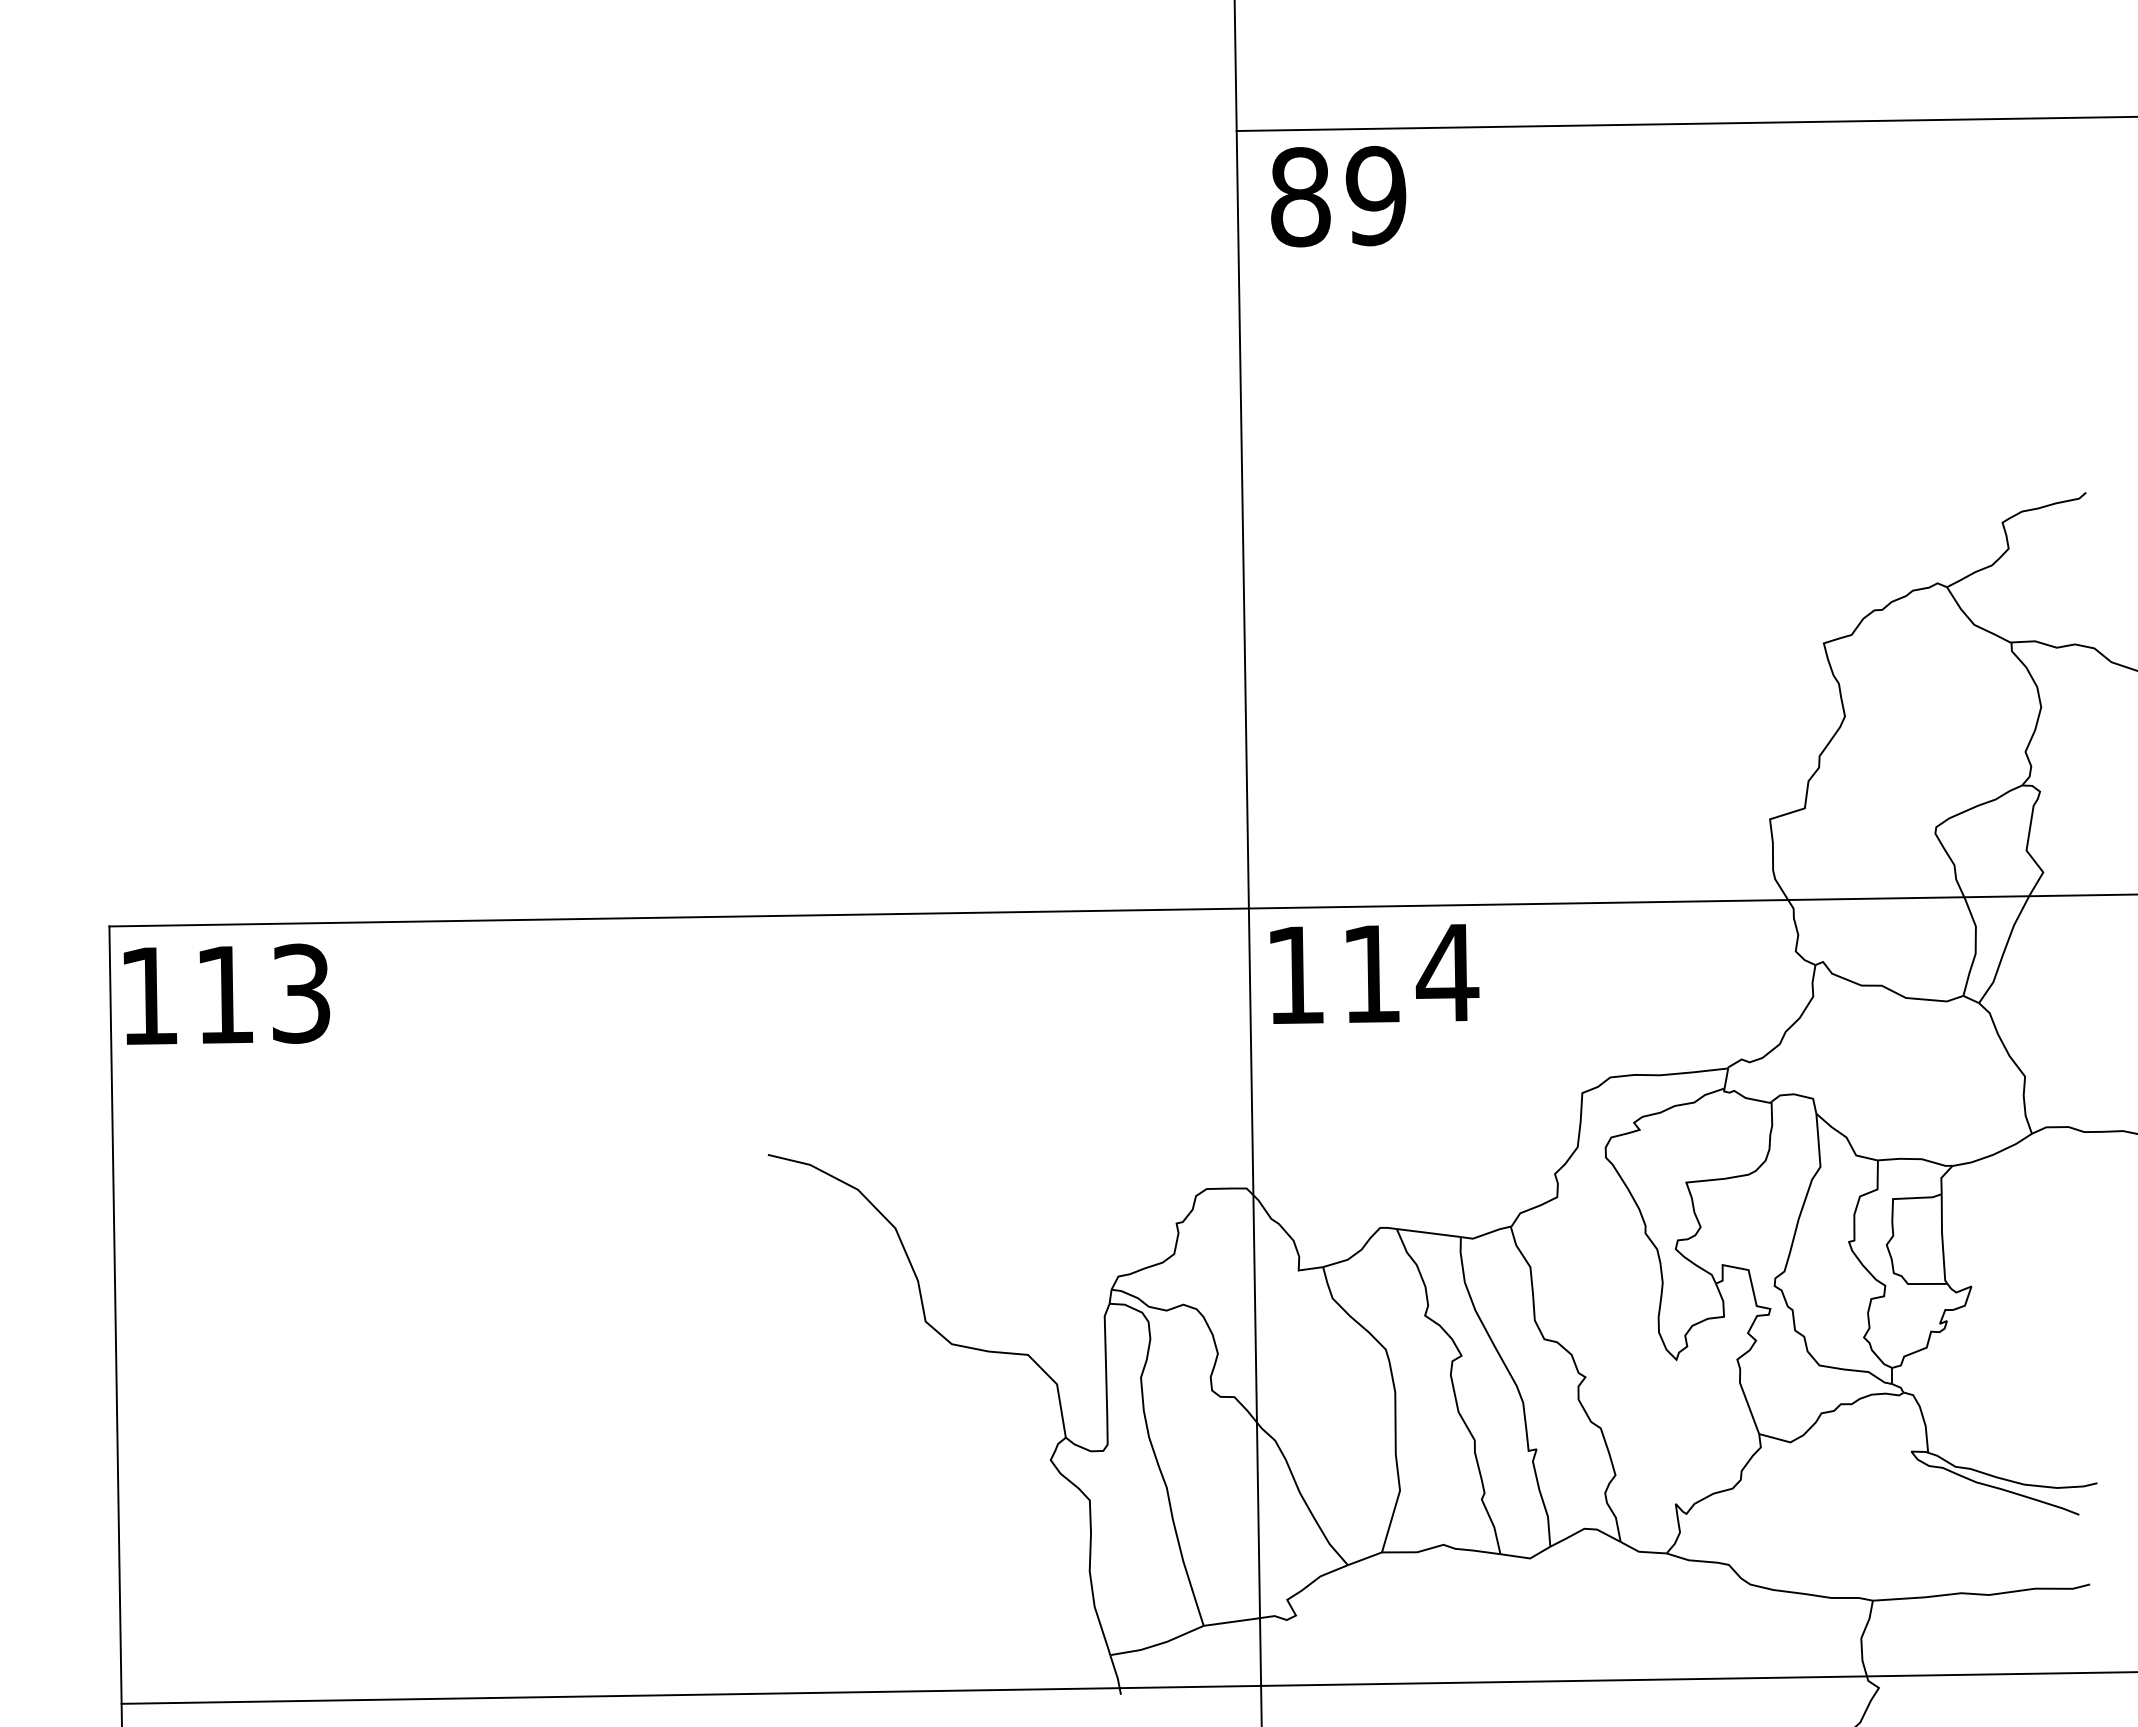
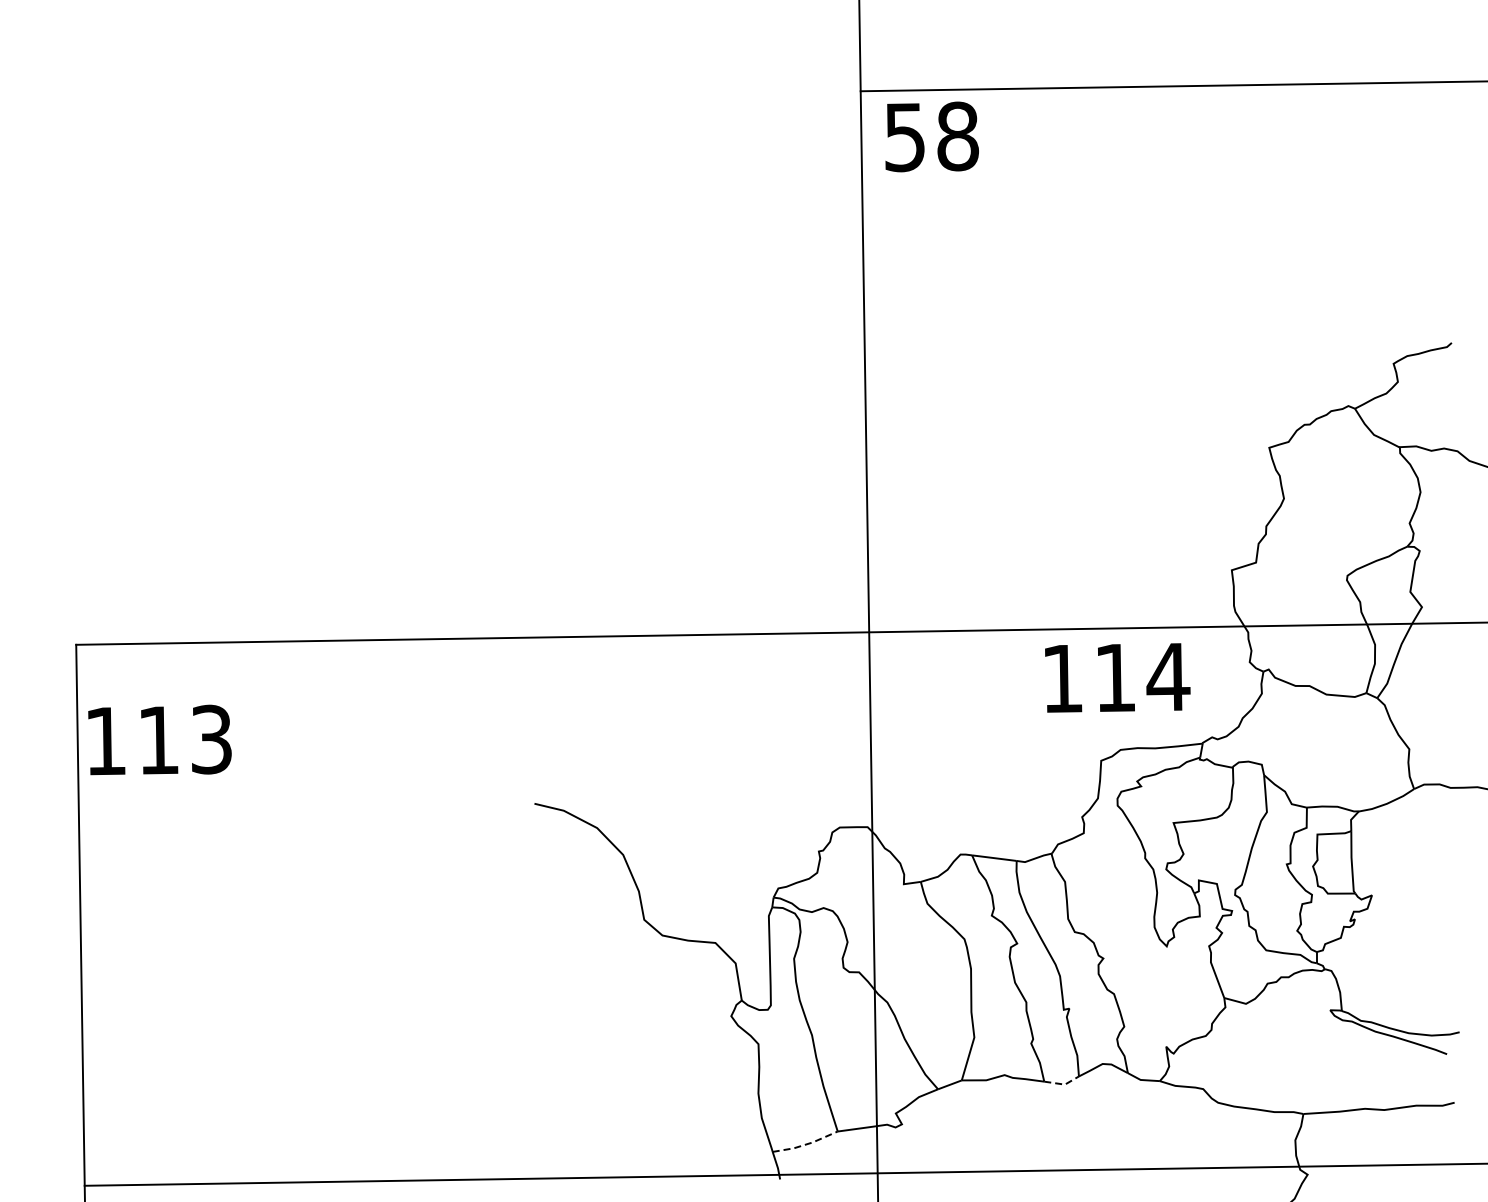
text: (1338, 196) -> (931, 136), 89 -> 58
text: (1374, 973) -> (1117, 677), moved
text: (226, 993) -> (159, 739), moved
line: (1528, 1558) -> (1063, 1084), solid -> dashed
line: (1157, 1644) -> (805, 1144), solid -> dashed

